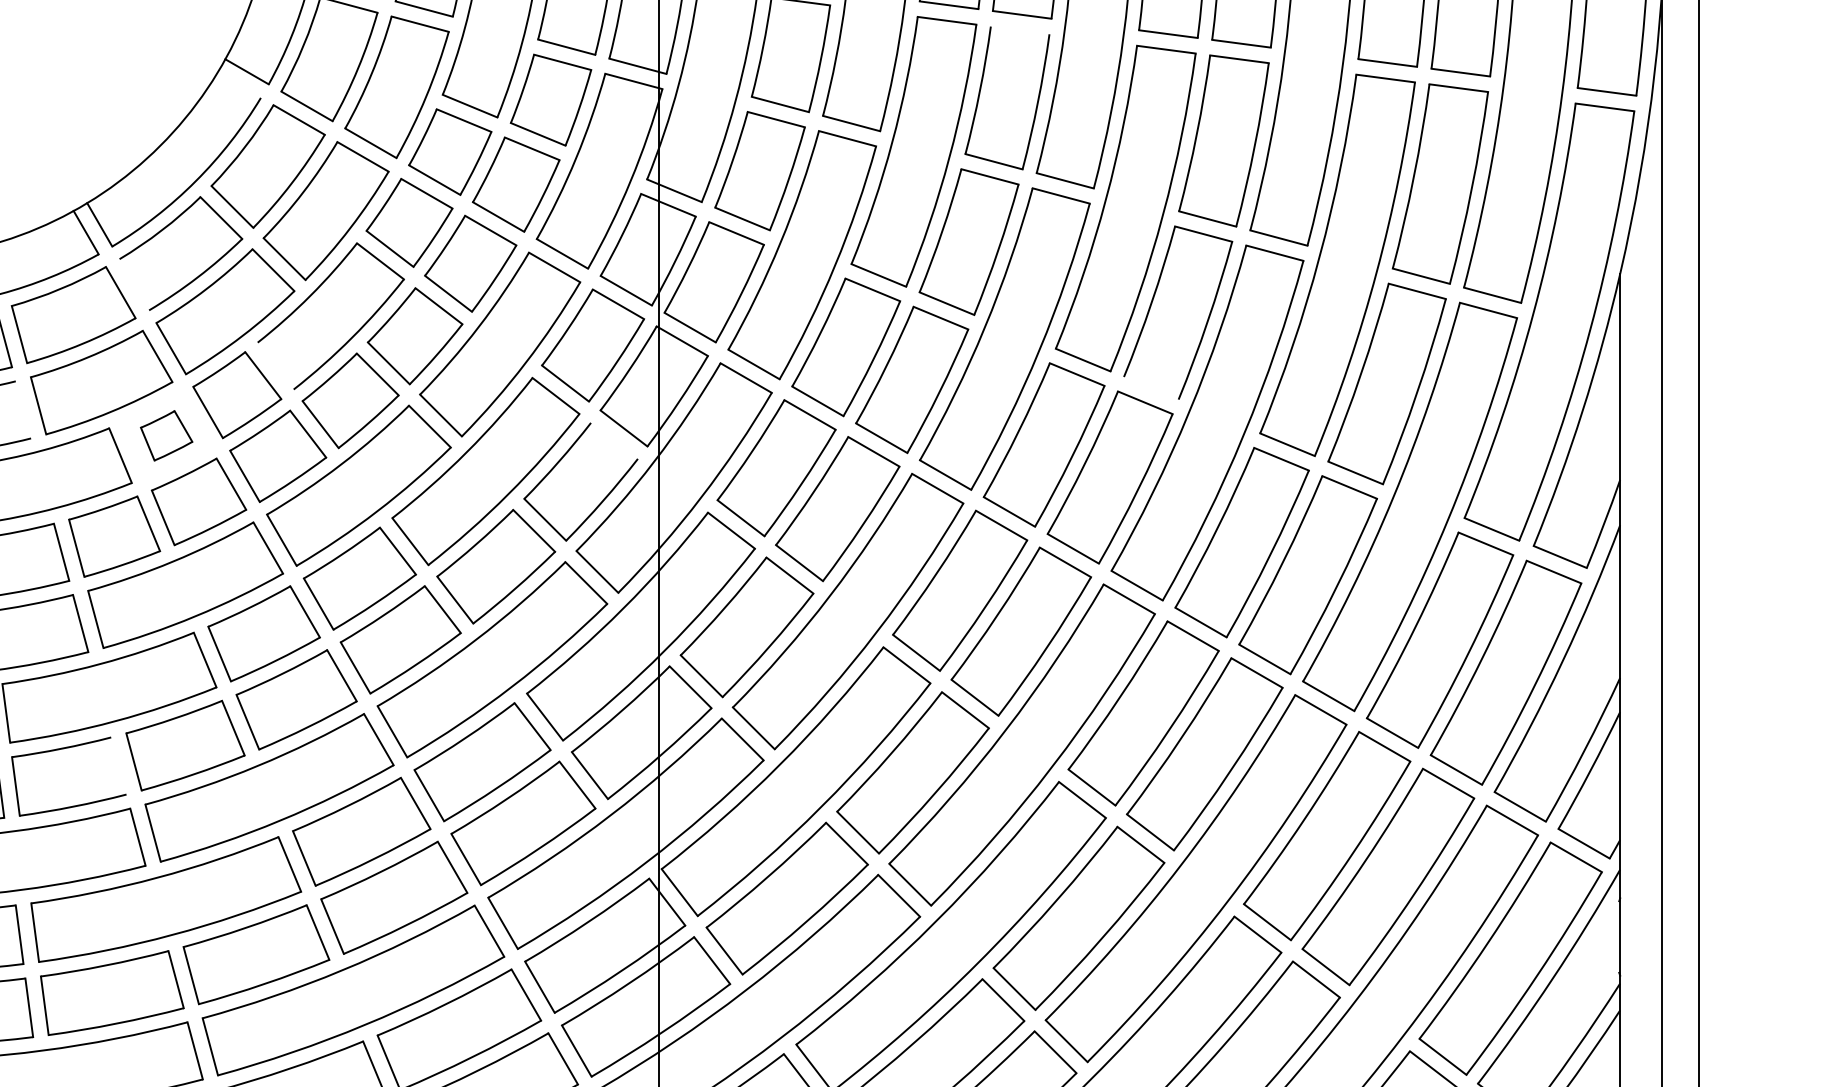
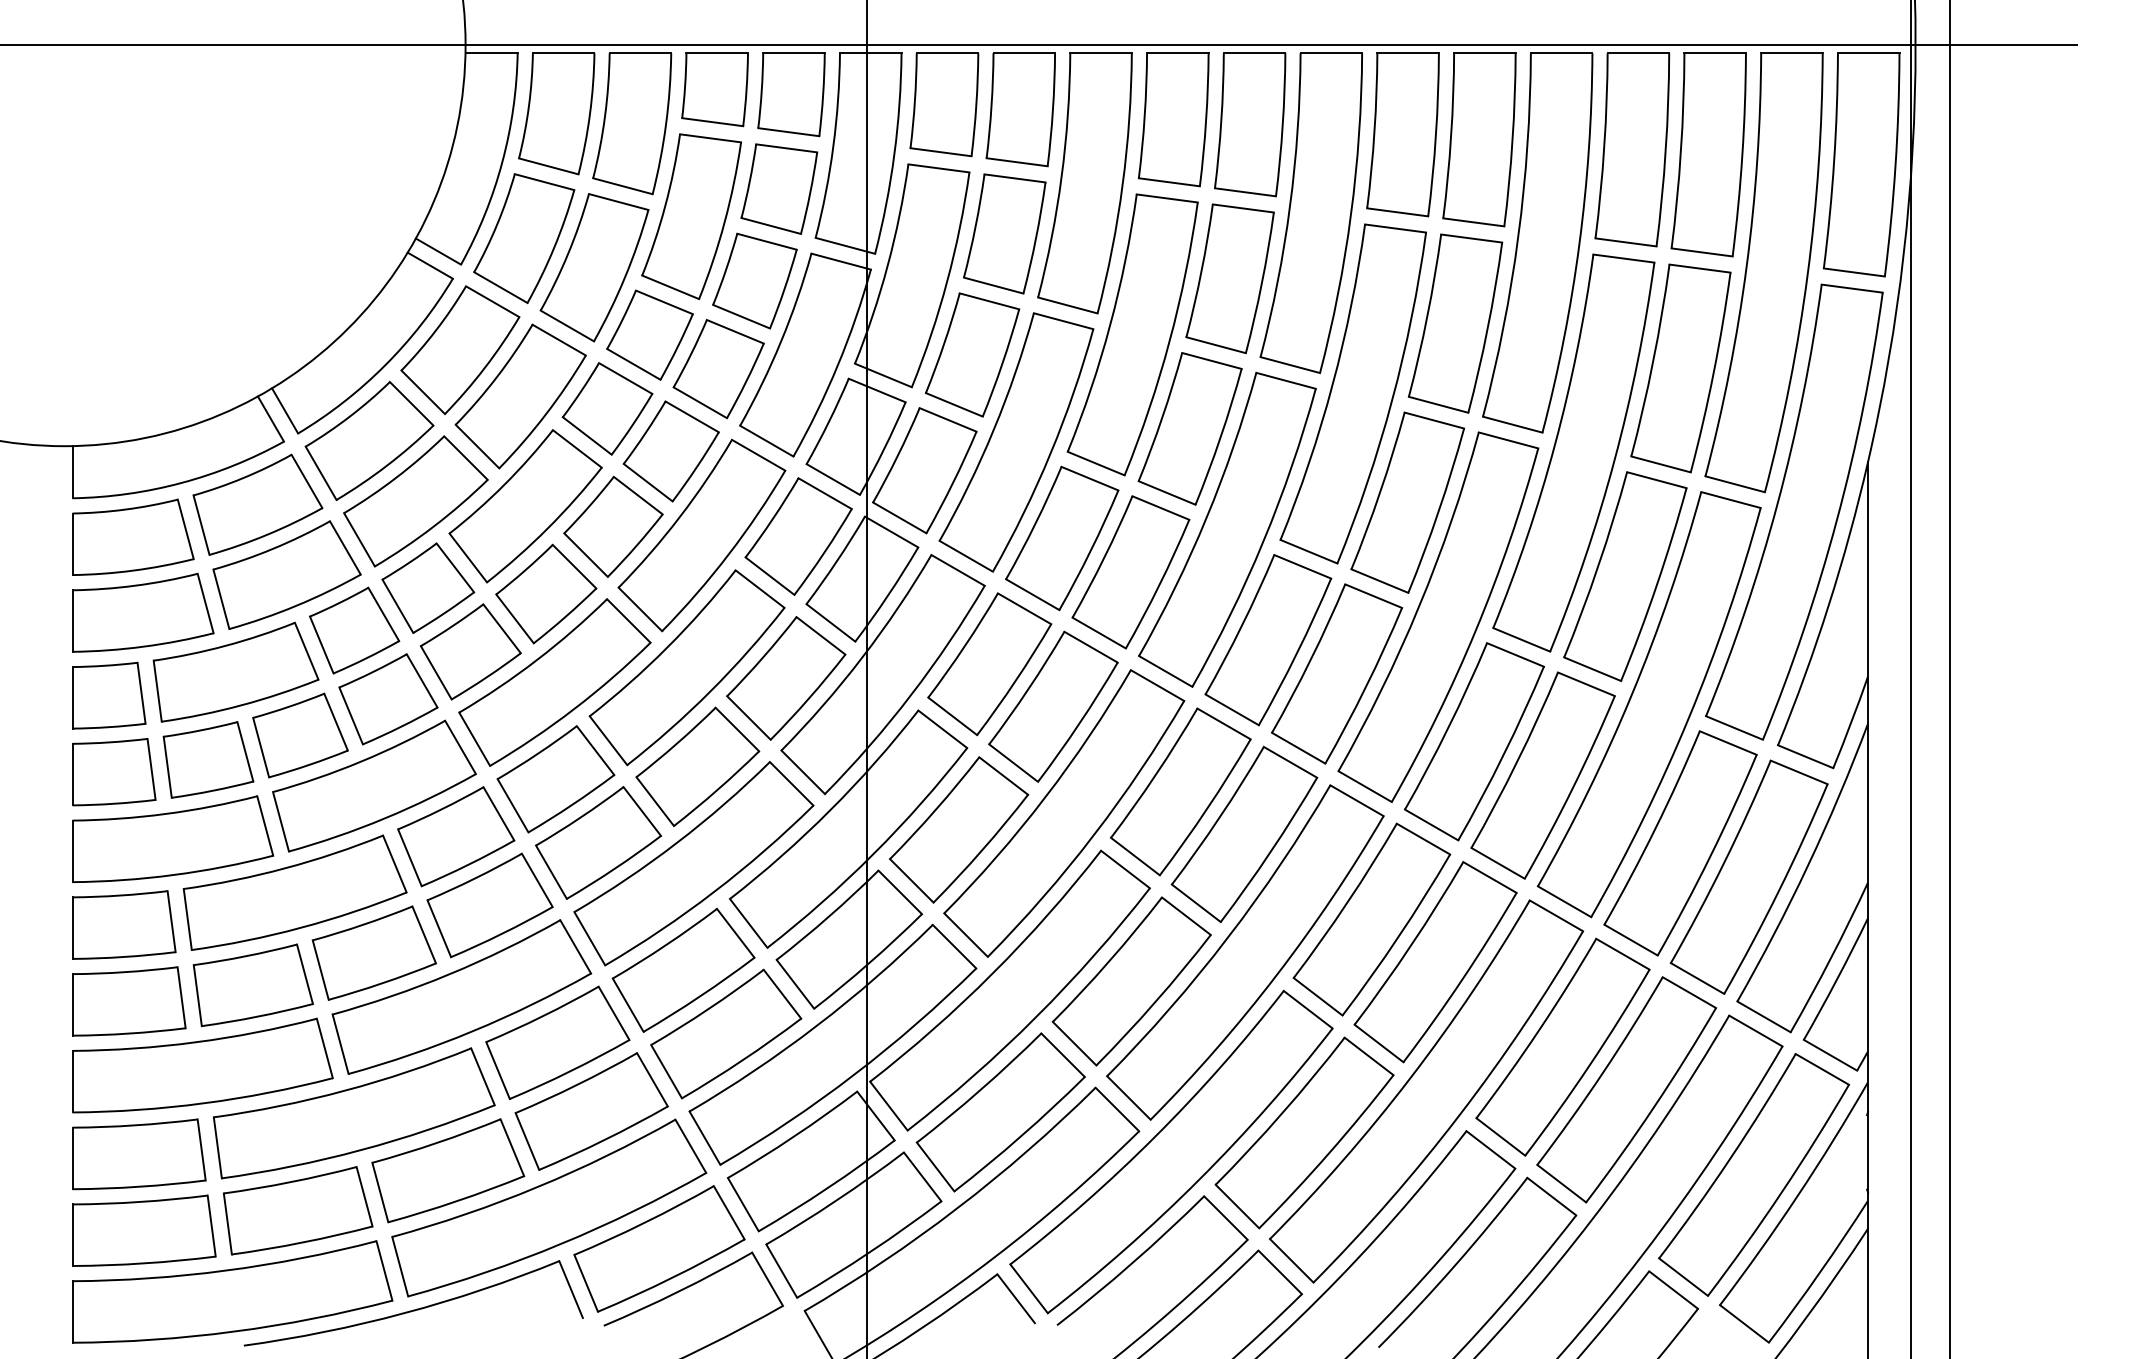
line: (1019, 30) -> (1242, 208), added
line: (238, 85) -> (429, 265), added
line: (133, 284) -> (320, 472), added
line: (275, 365) -> (468, 557), added
line: (1150, 387) -> (1379, 580), added
line: (23, 409) -> (205, 603), added
part: (166, 435) -> (354, 630), size x1.67
line: (614, 440) -> (820, 635), added
line: (118, 766) -> (304, 974), added

